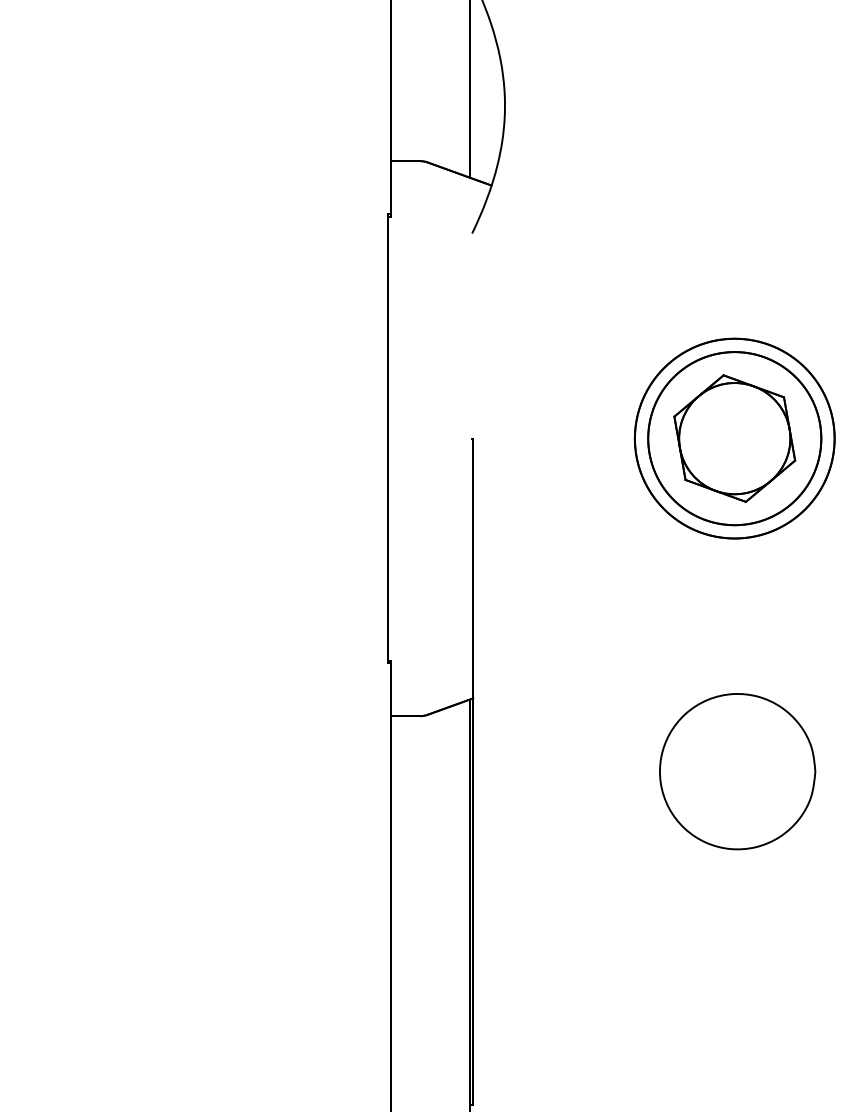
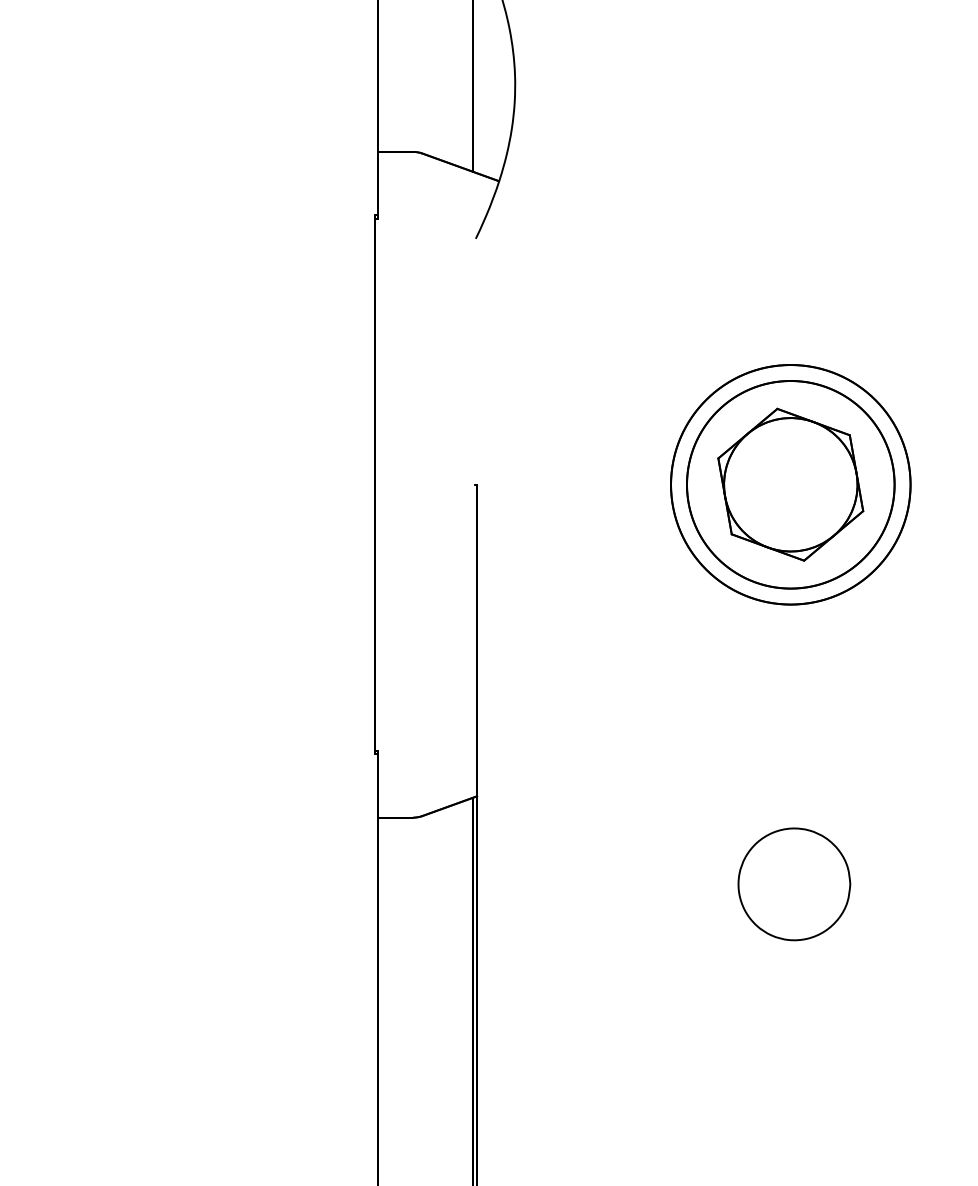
part: (737, 771) -> (794, 884), size x0.6

